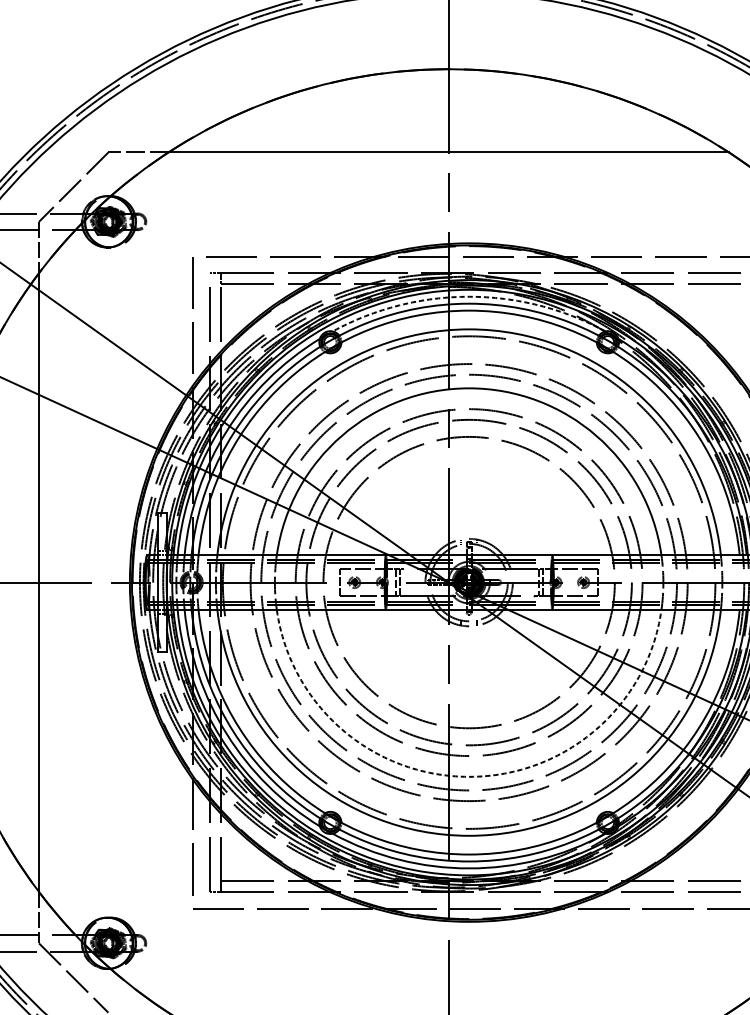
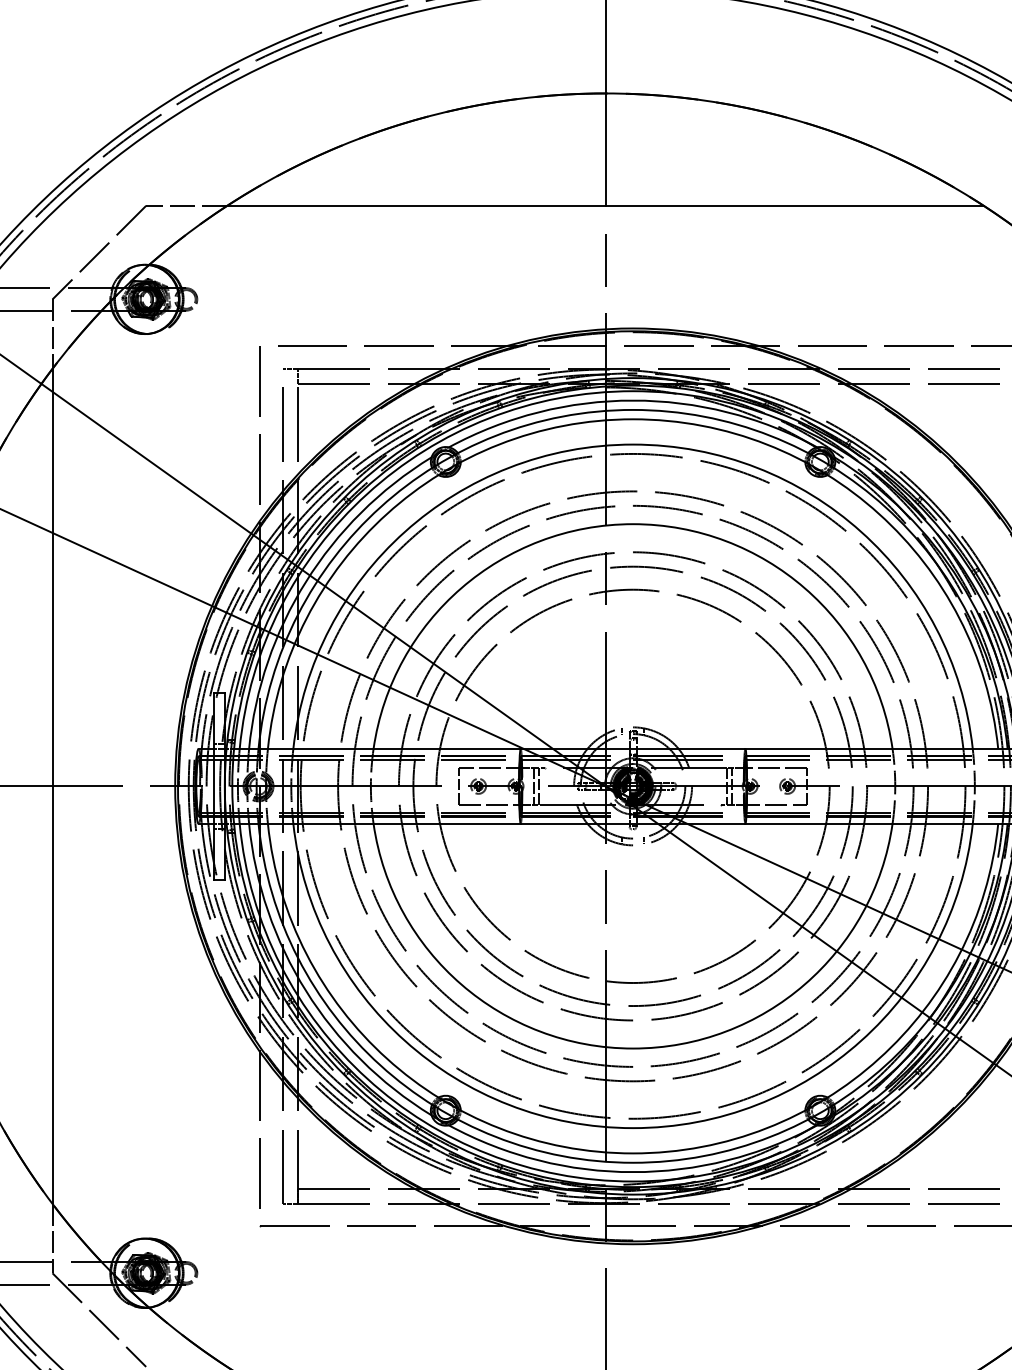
arc: (469, 296) -> (633, 400), dashed -> solid
arc: (469, 776) -> (633, 1048), dashed -> solid

